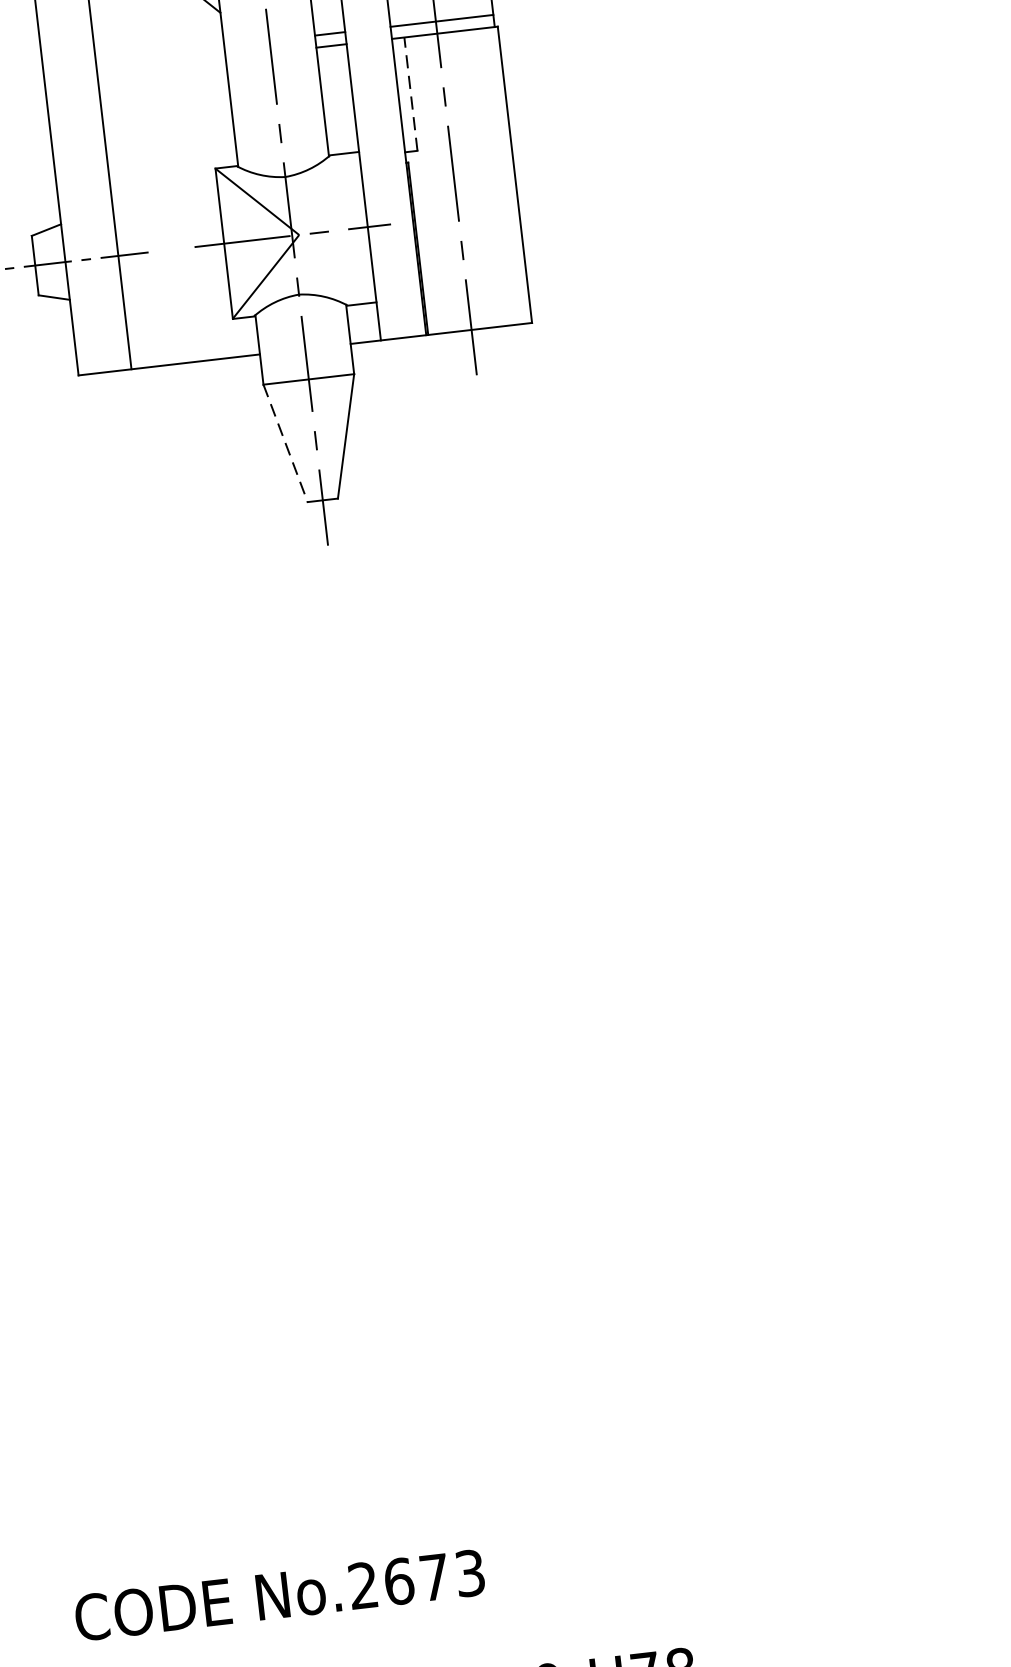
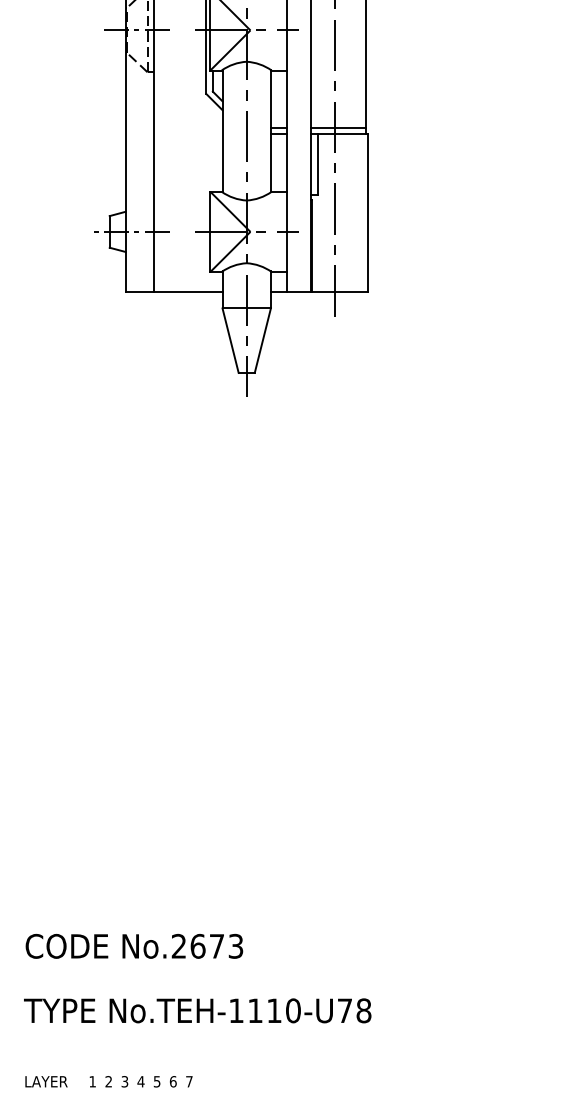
line: (410, 94) -> (317, 164), dashed -> solid
line: (285, 444) -> (230, 341), dashed -> solid
text: (279, 1593) -> (134, 945), moved

